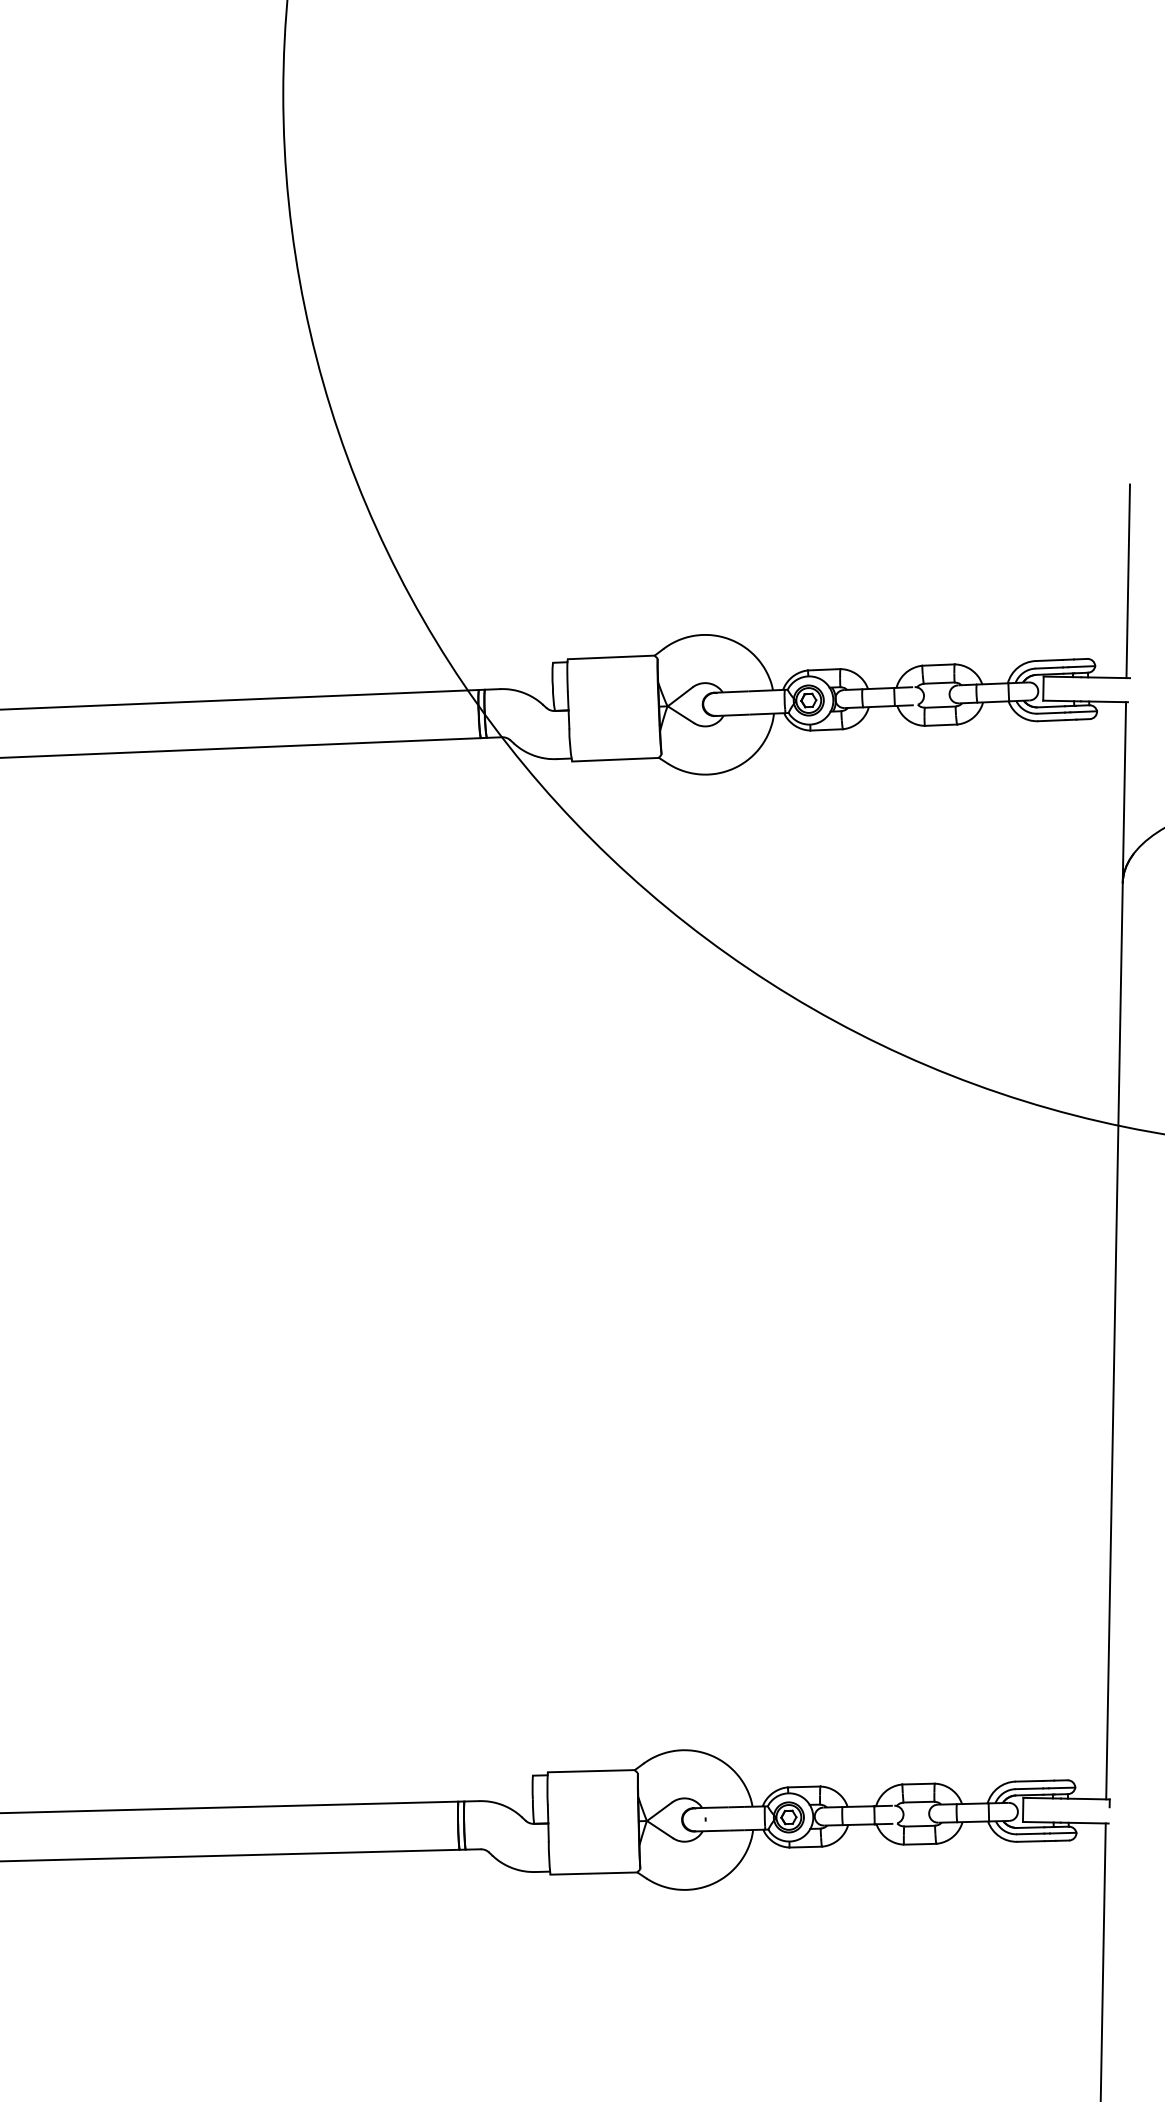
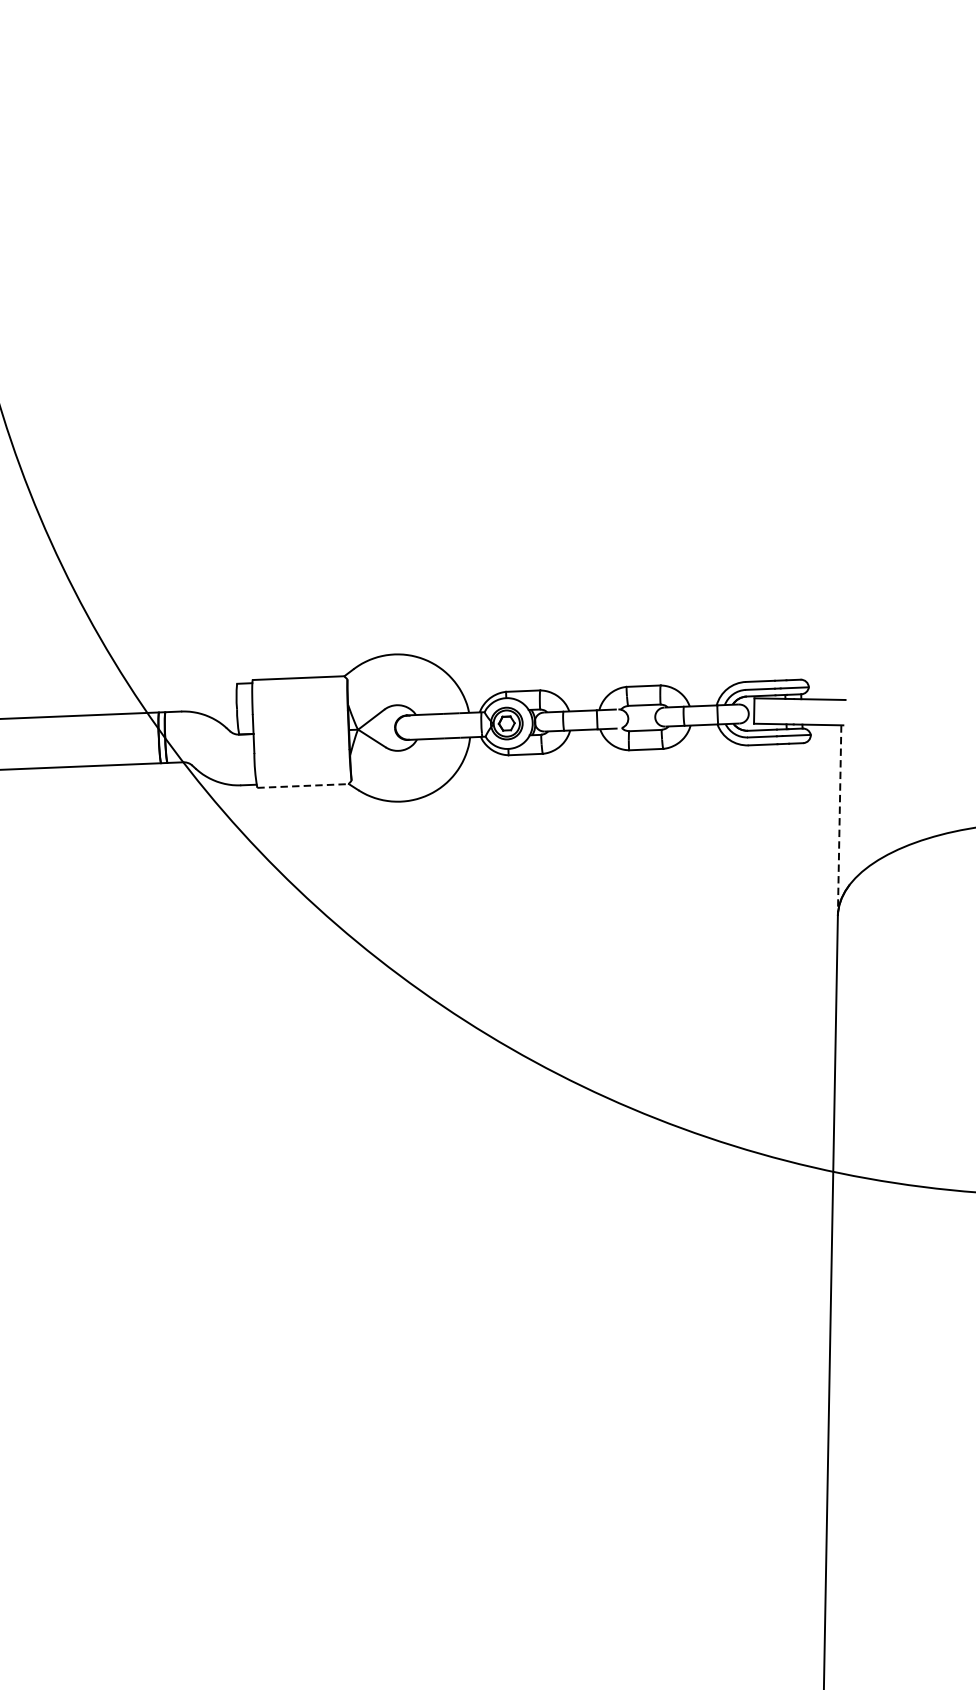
line: (1128, 581) -> (843, 598), removed
line: (615, 759) -> (303, 785), solid -> dashed
line: (1124, 792) -> (839, 820), solid -> dashed

